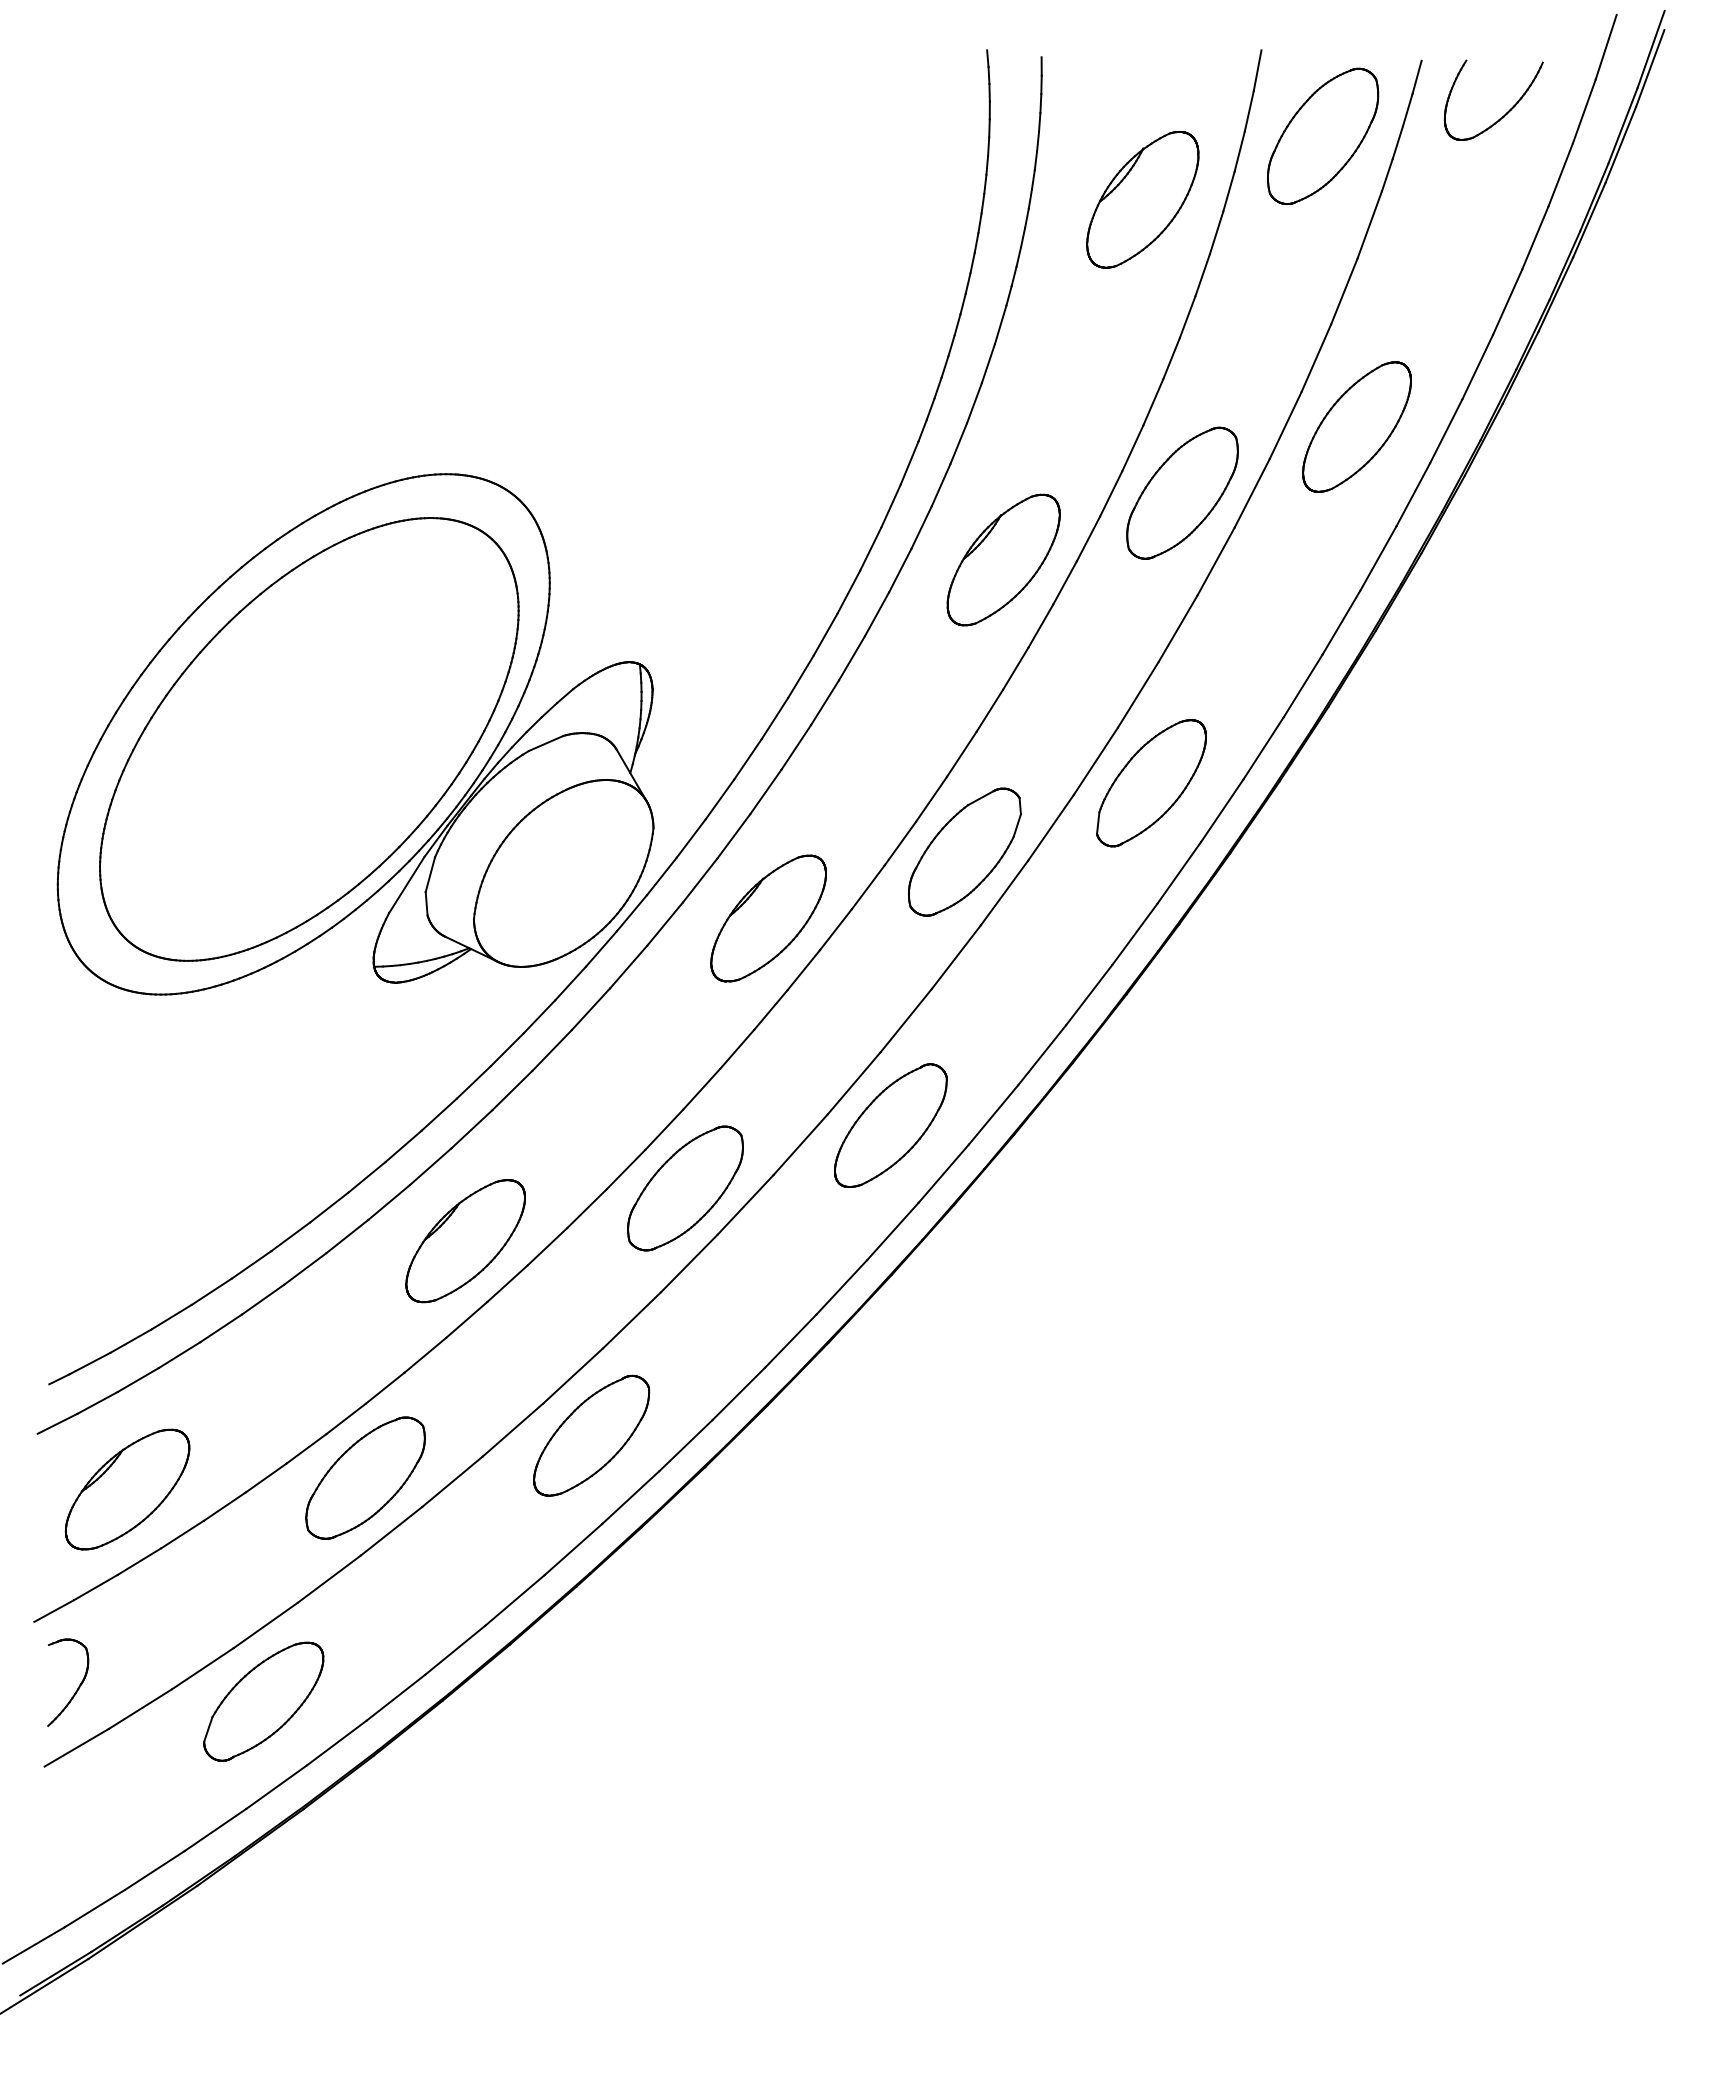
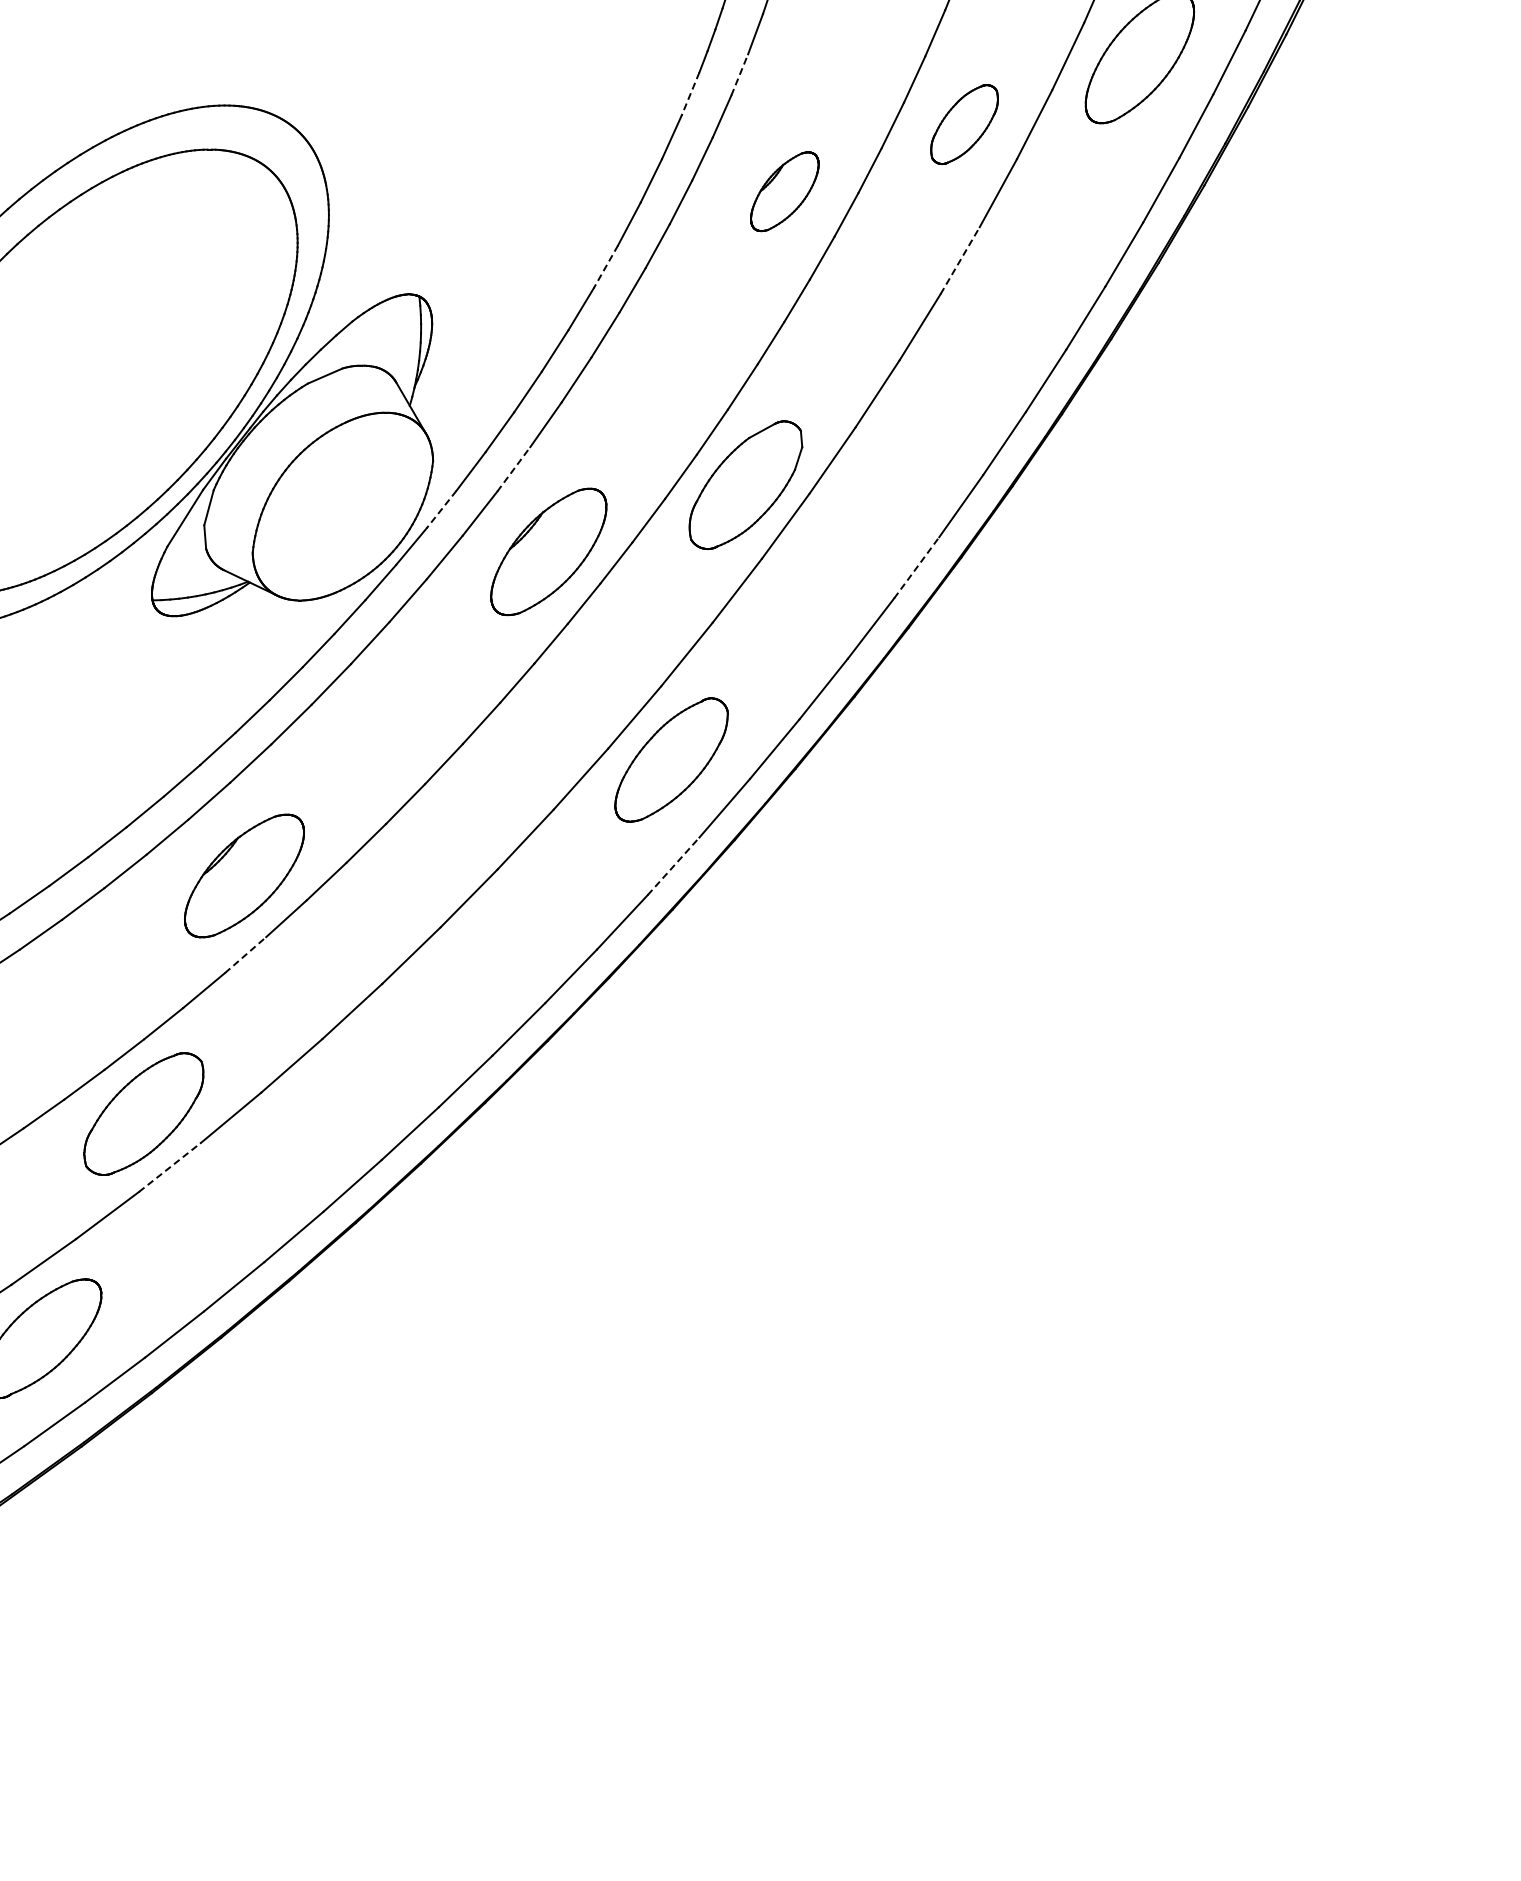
line: (958, 443) -> (739, 74), solid -> dashed
line: (909, 463) -> (690, 94), solid -> dashed
part: (1182, 492) -> (964, 123), size x0.6
part: (1003, 559) -> (784, 191), size x0.6
line: (1178, 628) -> (960, 260), solid -> dashed
line: (825, 635) -> (605, 267), solid -> dashed
part: (1151, 783) -> (933, 416), removed
line: (733, 836) -> (513, 469), solid -> dashed
line: (661, 876) -> (441, 509), solid -> dashed
line: (1134, 934) -> (916, 567), solid -> dashed
part: (685, 1188) -> (465, 823), removed
line: (892, 1231) -> (673, 866), solid -> dashed
line: (467, 1319) -> (246, 954), solid -> dashed
part: (591, 1435) -> (370, 1071), removed
line: (391, 1531) -> (169, 1167), solid -> dashed

